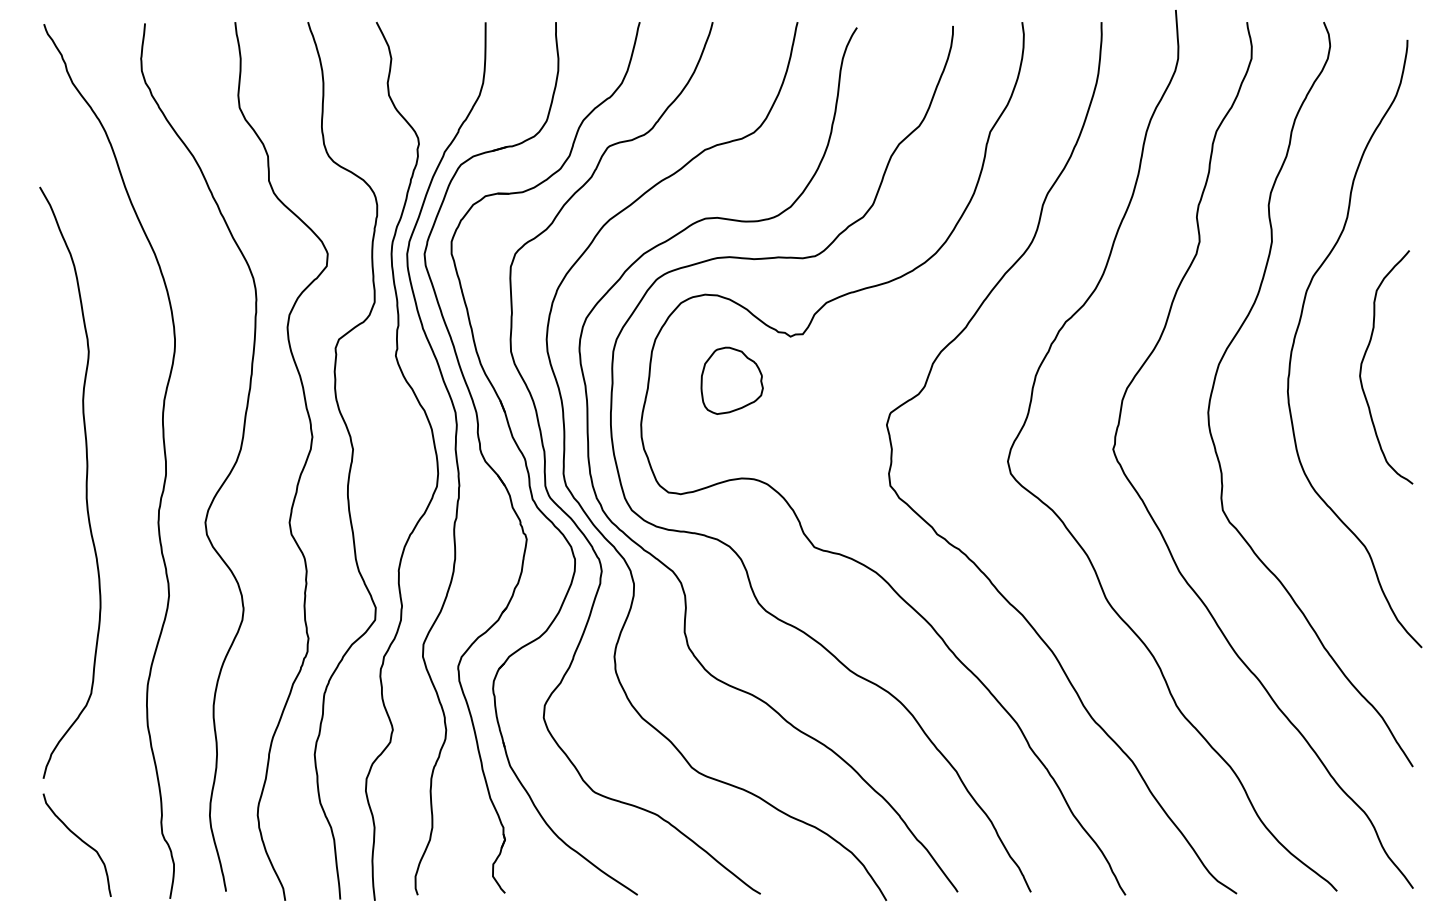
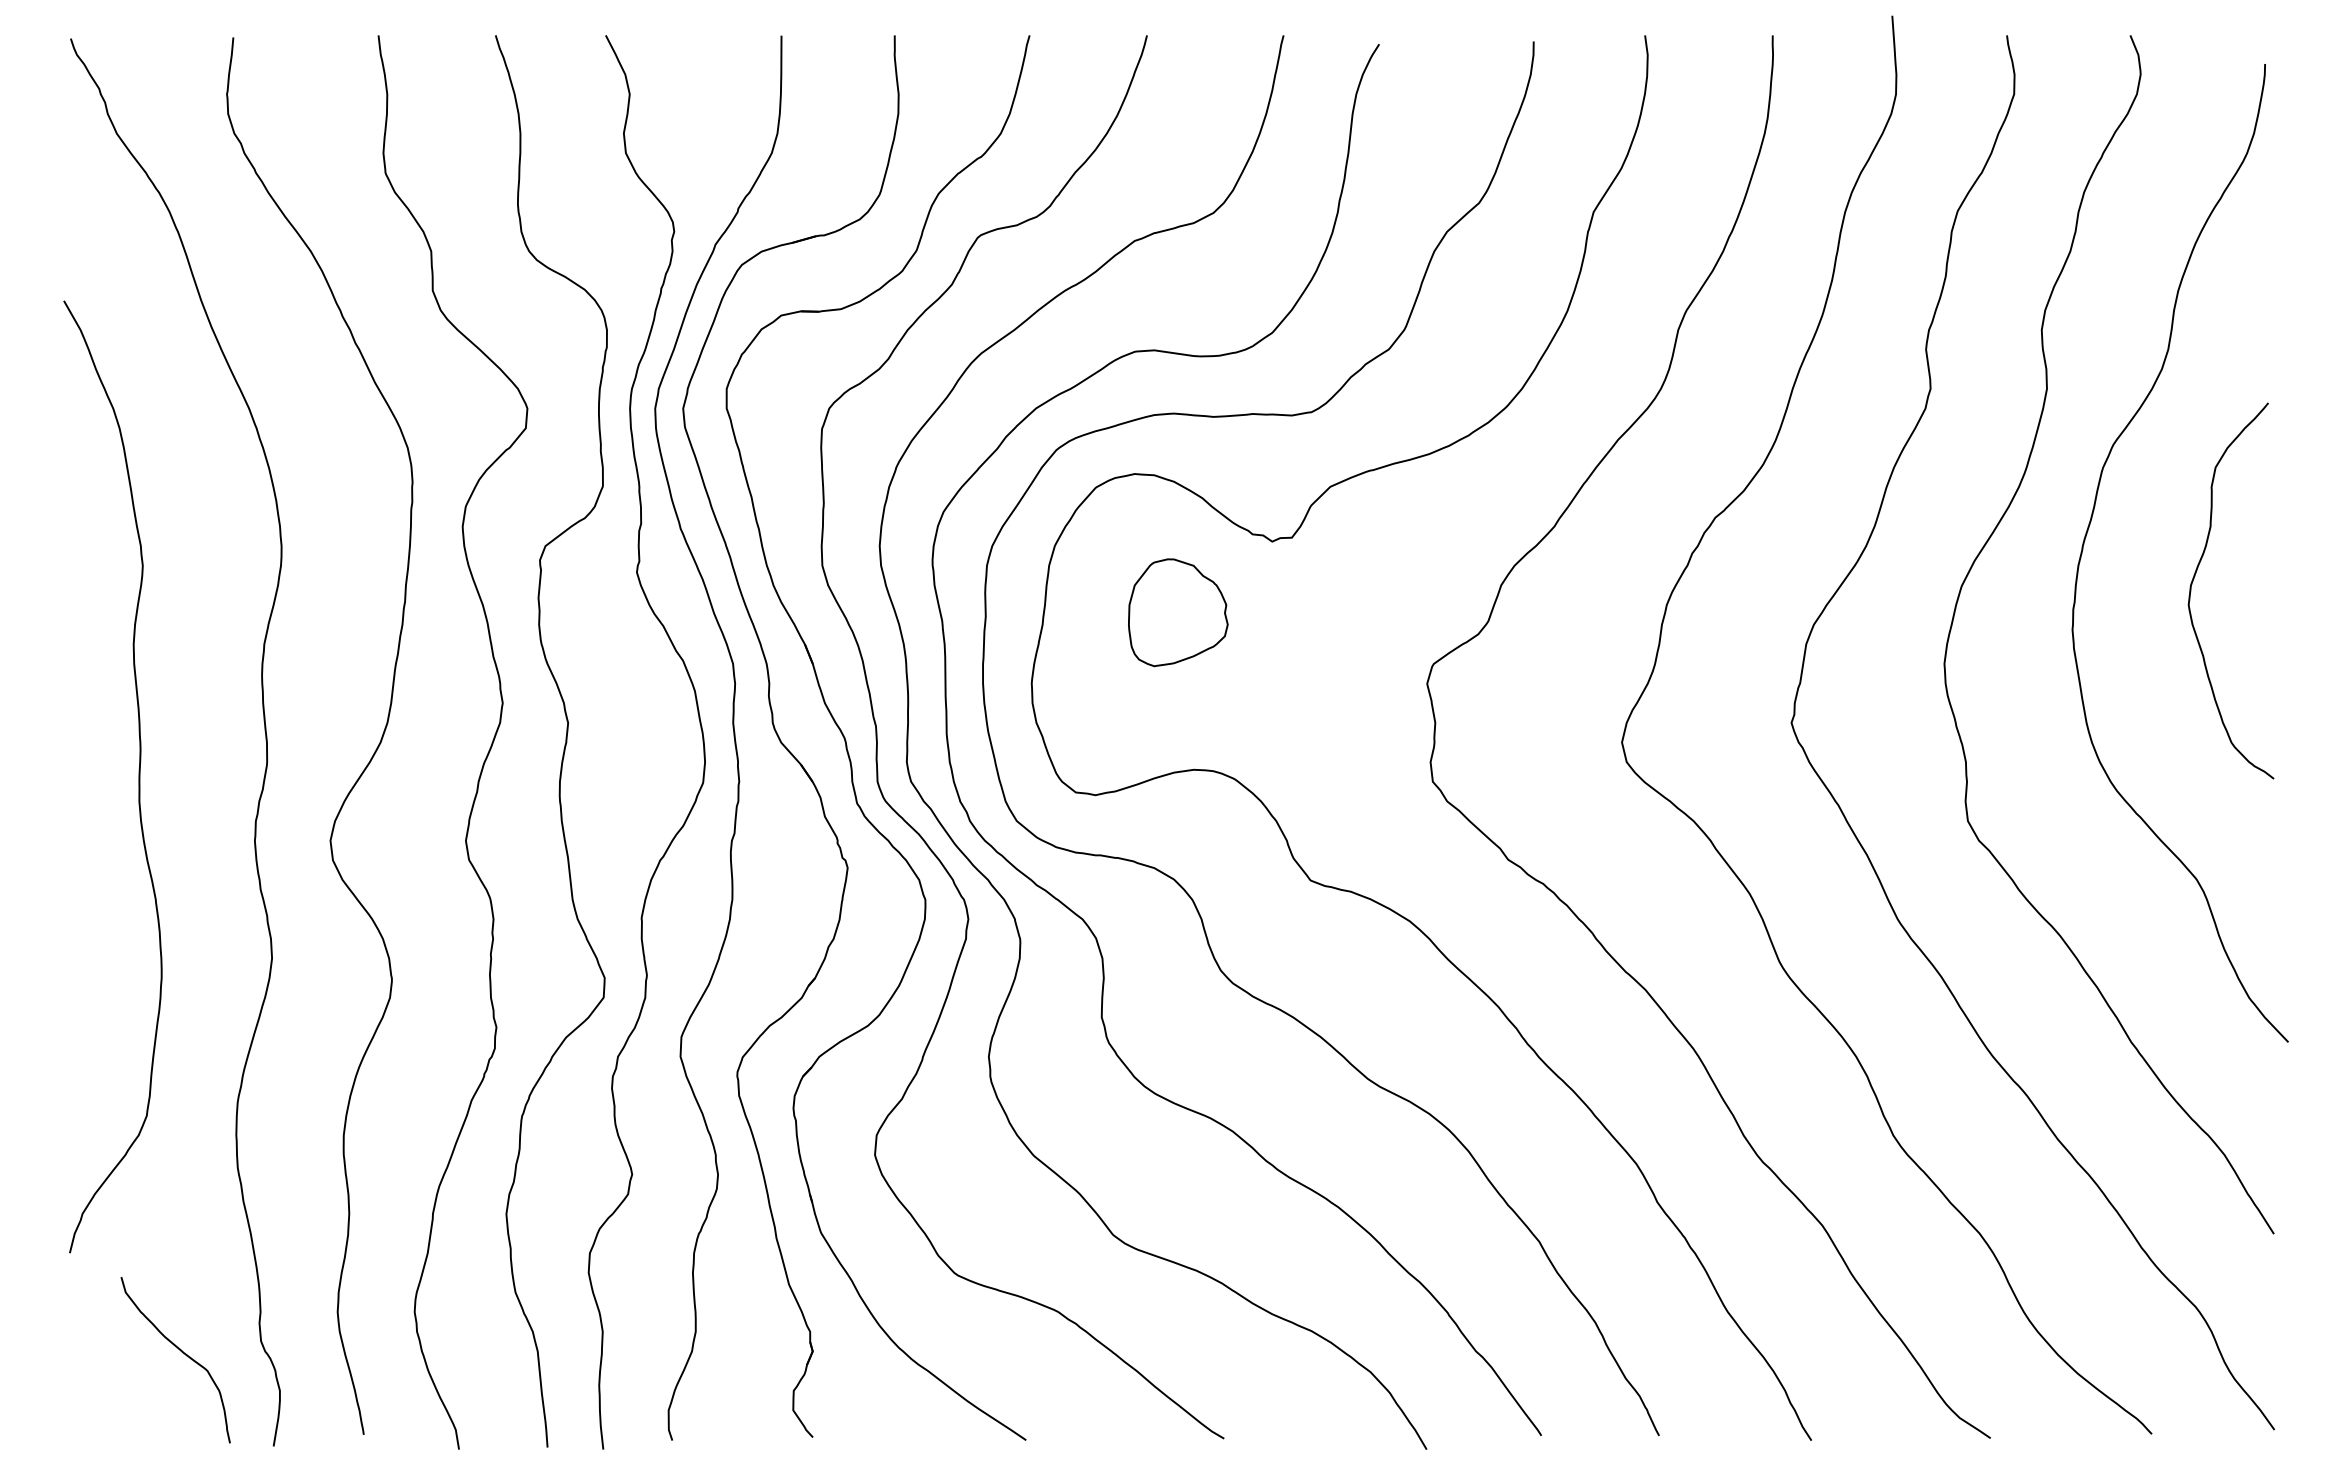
curve: (80, 840) -> (180, 1352), moved

